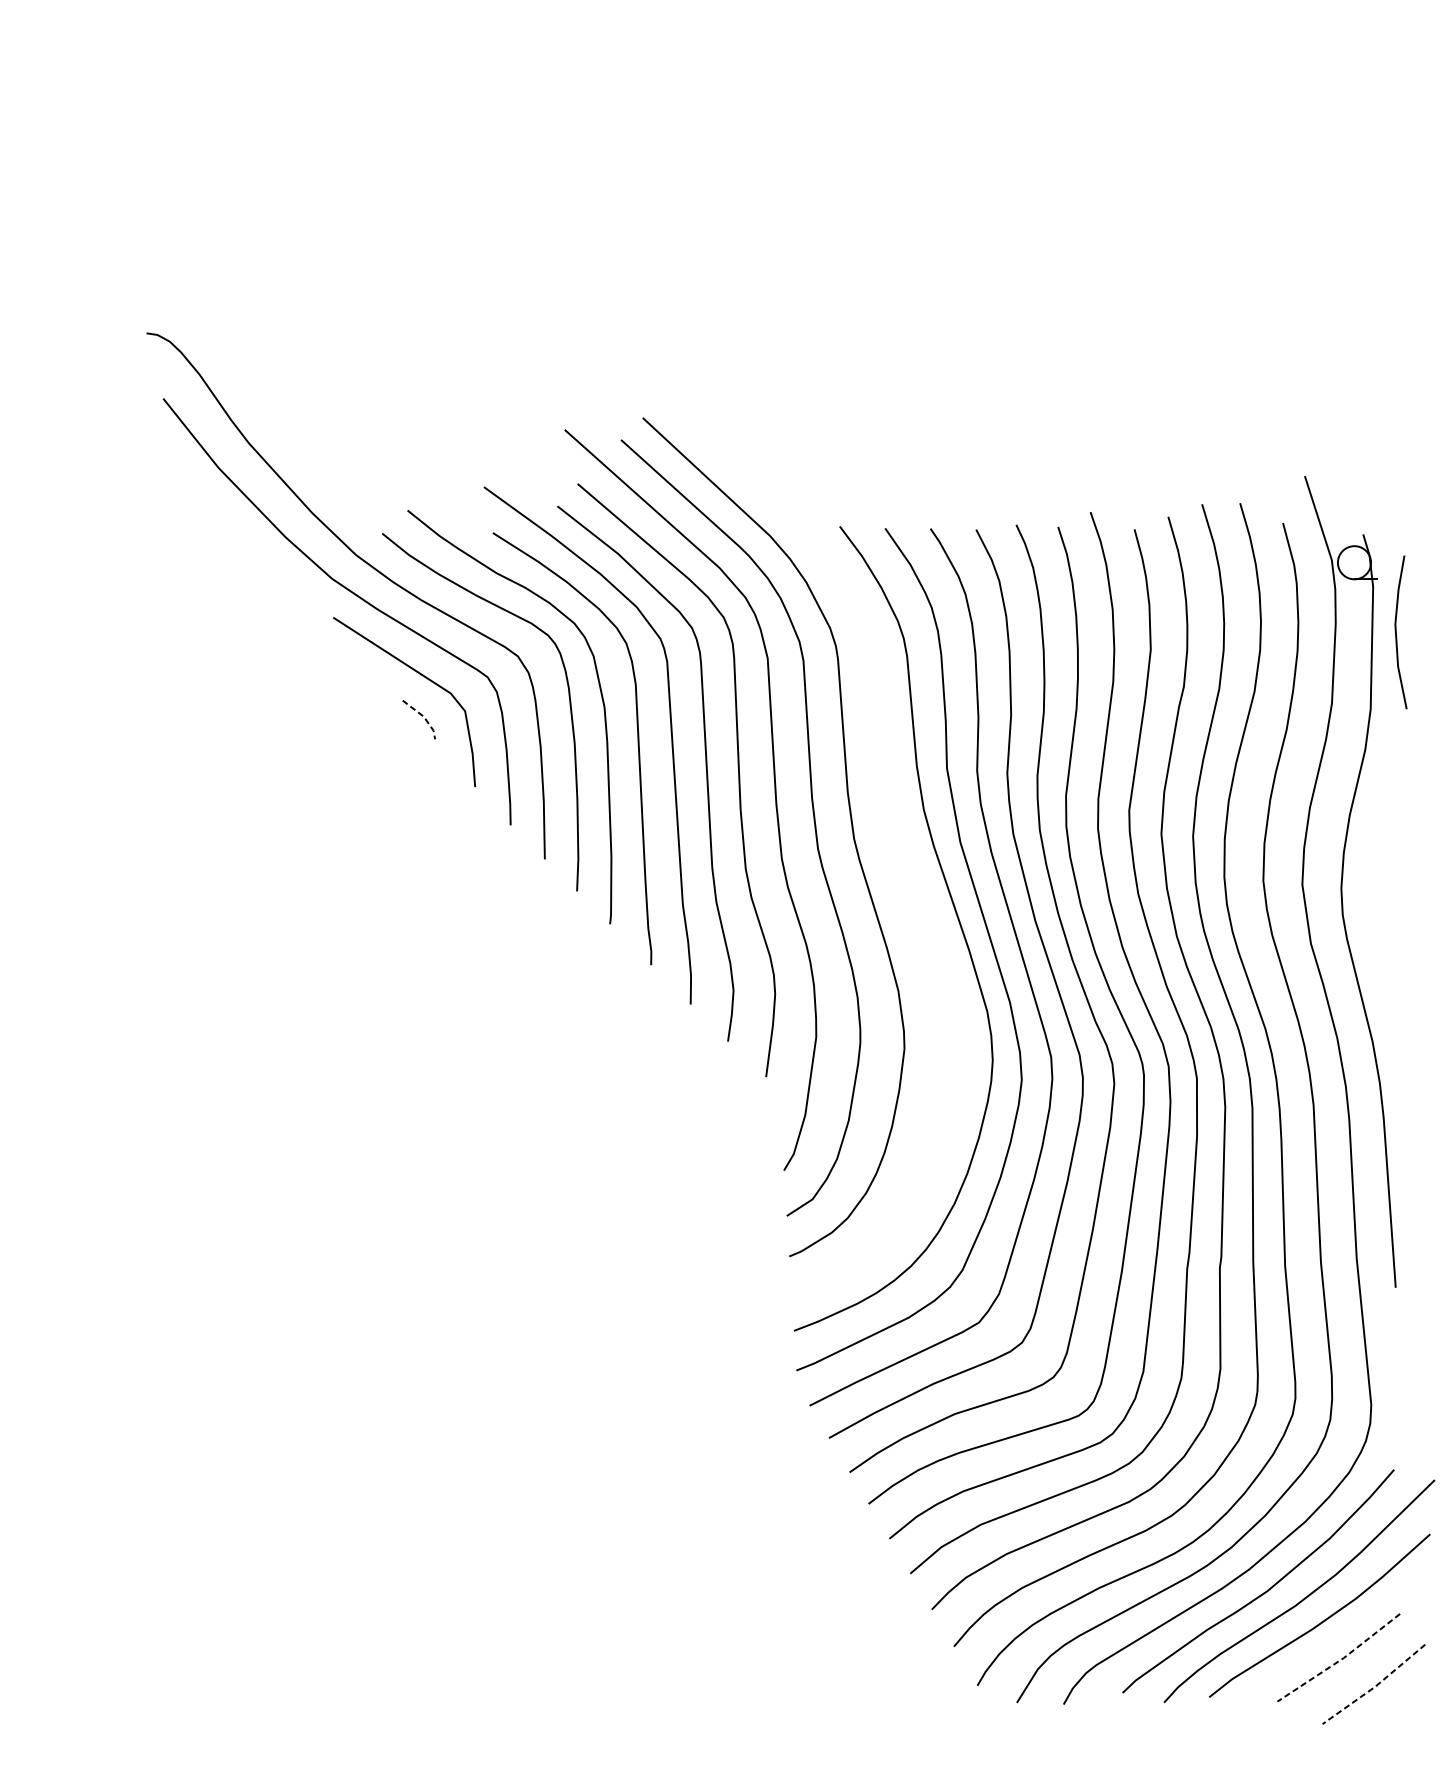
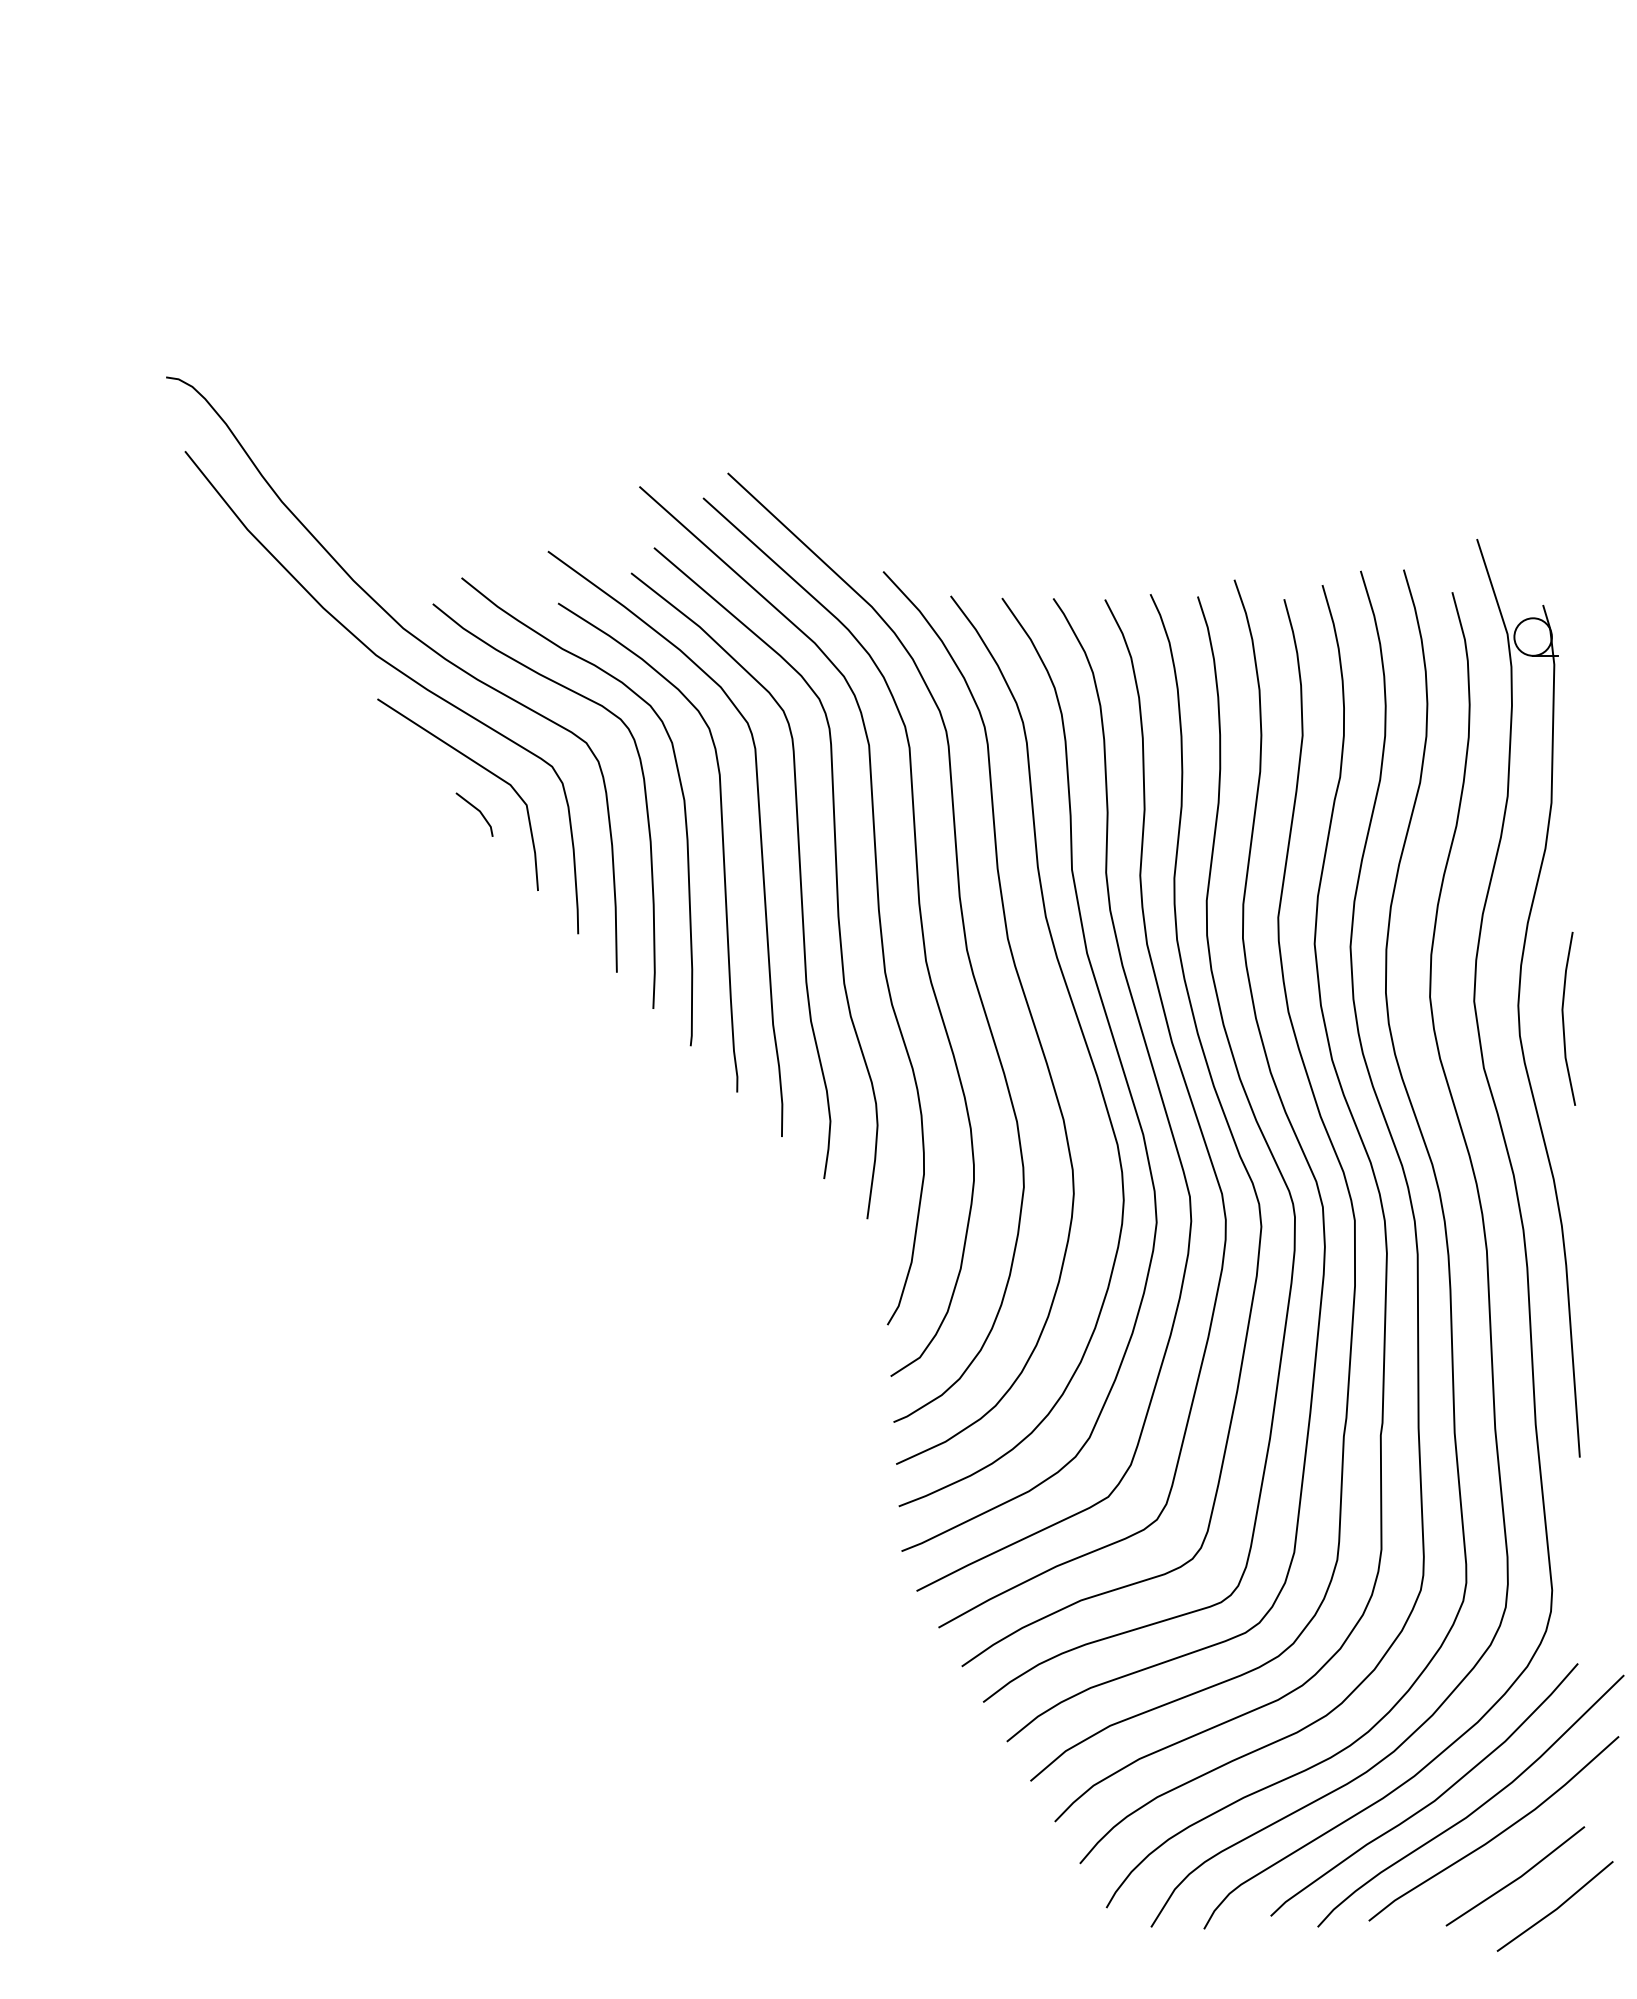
line: (1396, 632) -> (1563, 1018), moved
line: (423, 716) -> (479, 811), dashed -> solid
curve: (905, 884) -> (1025, 1001), added
line: (1340, 1659) -> (1517, 1878), dashed -> solid
line: (1375, 1687) -> (1556, 1909), dashed -> solid

